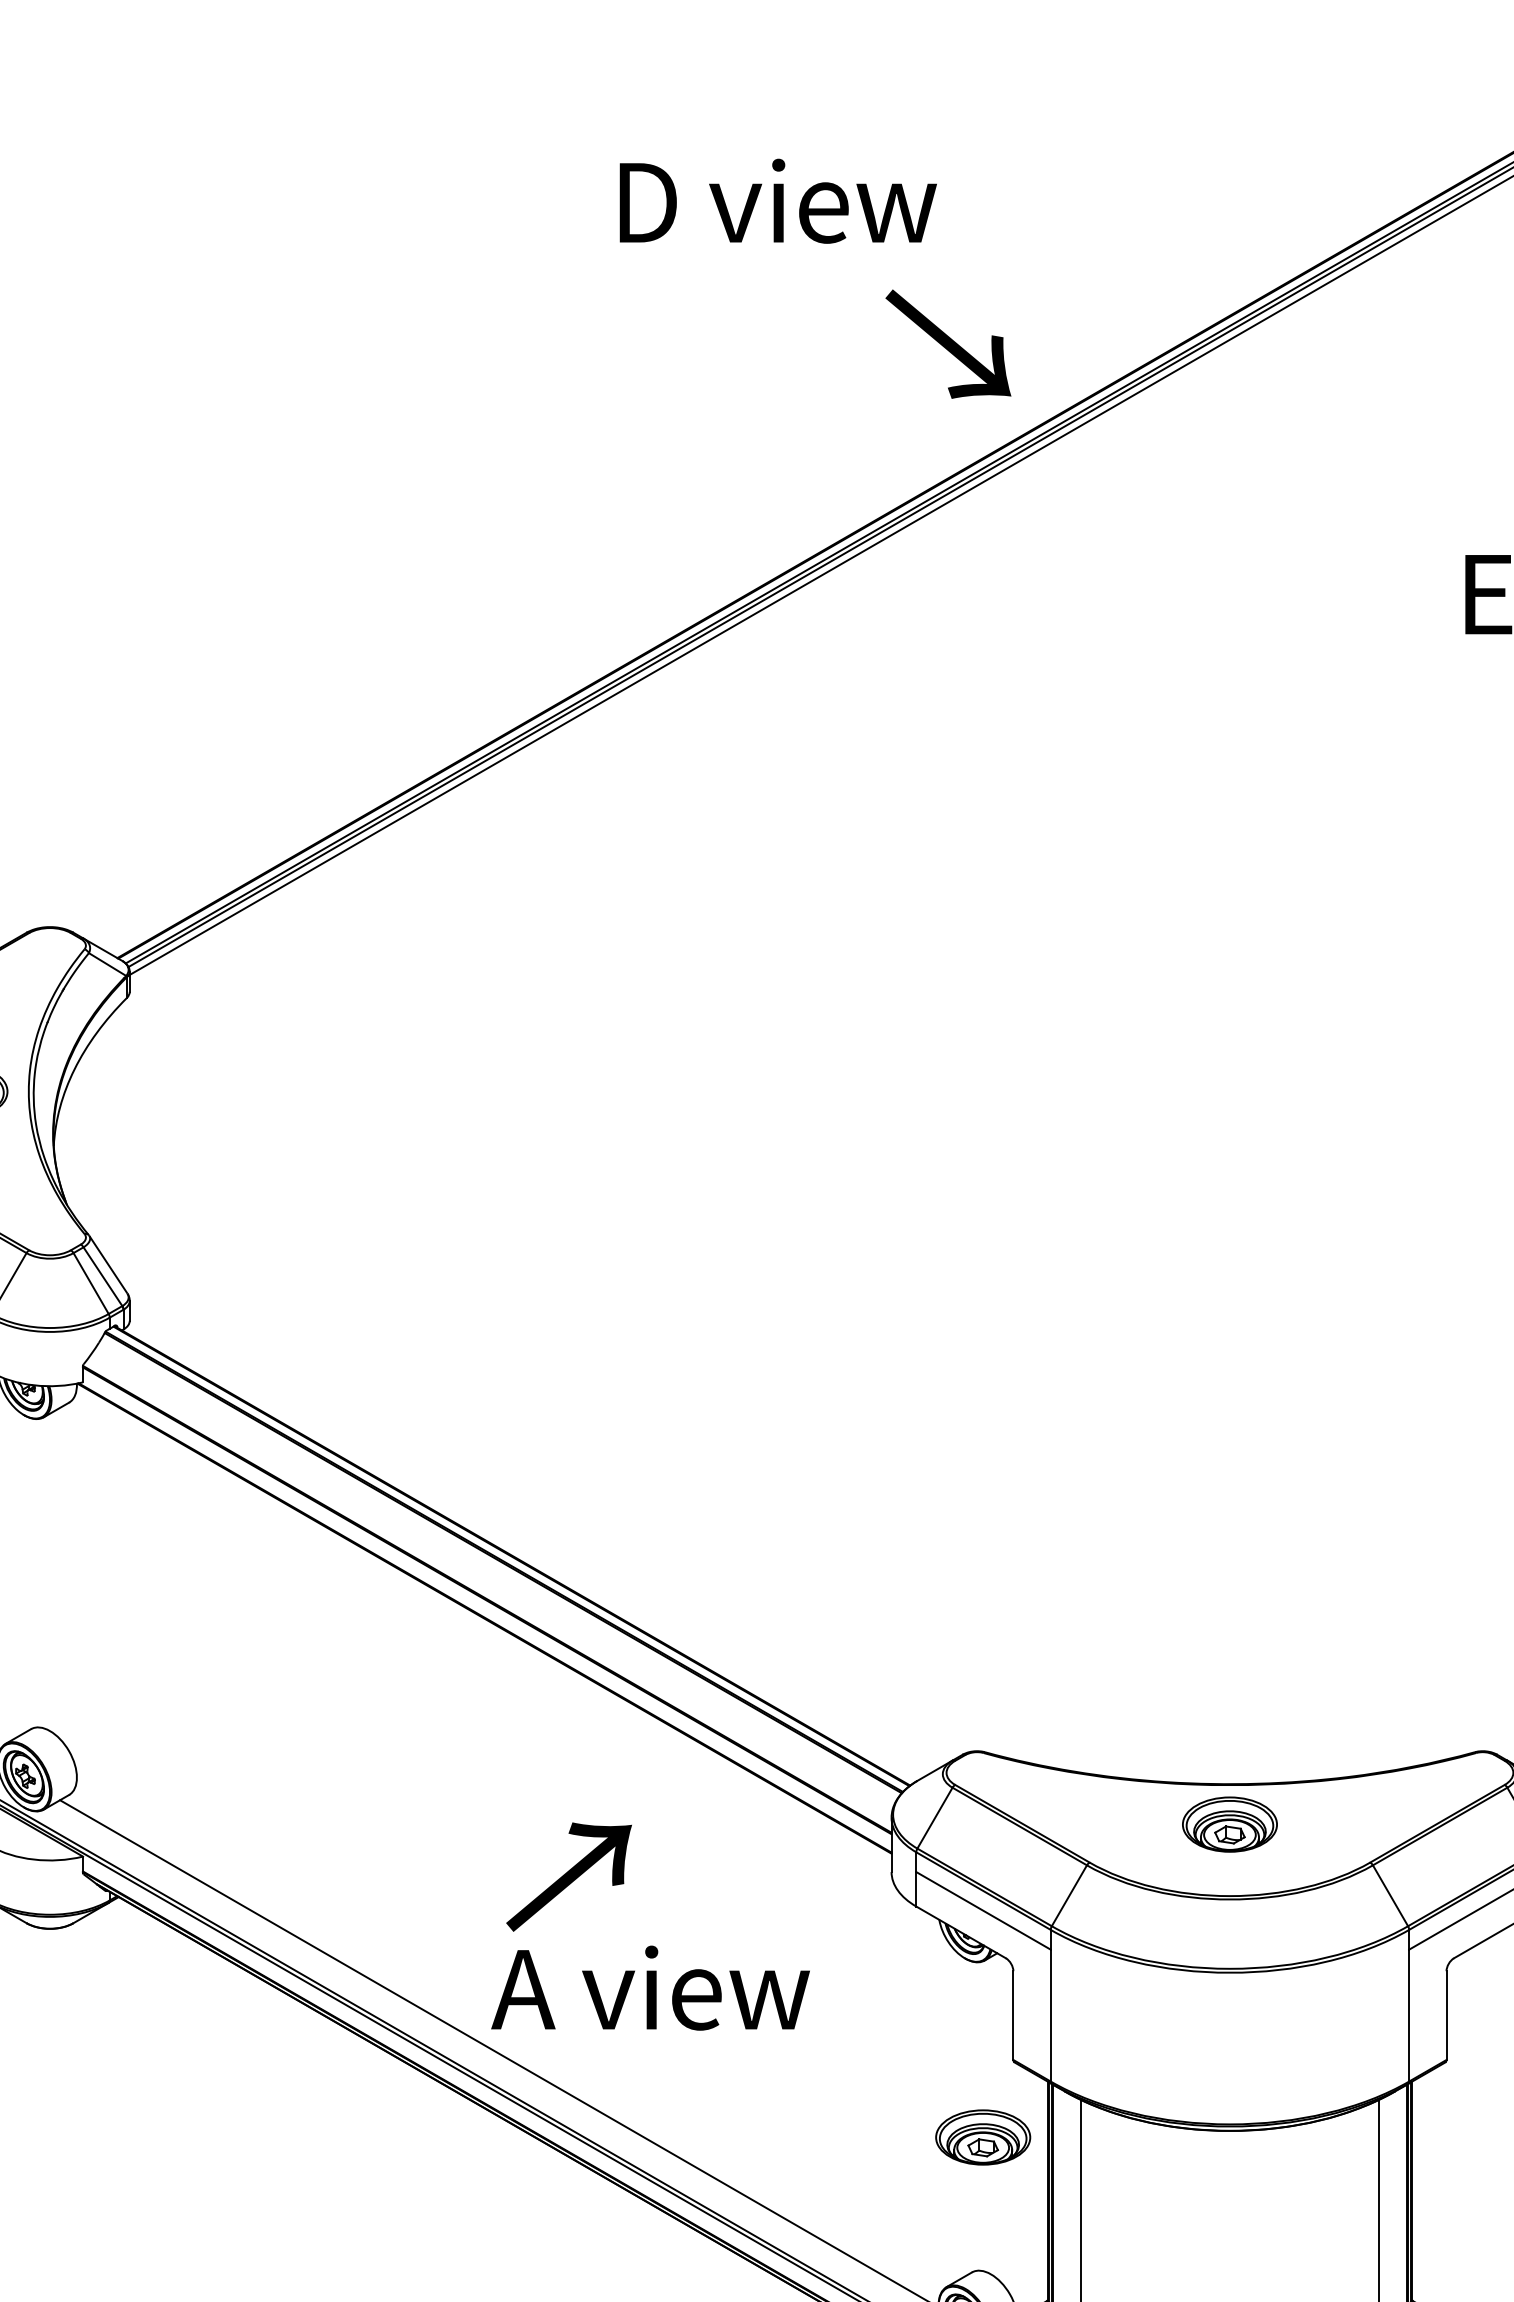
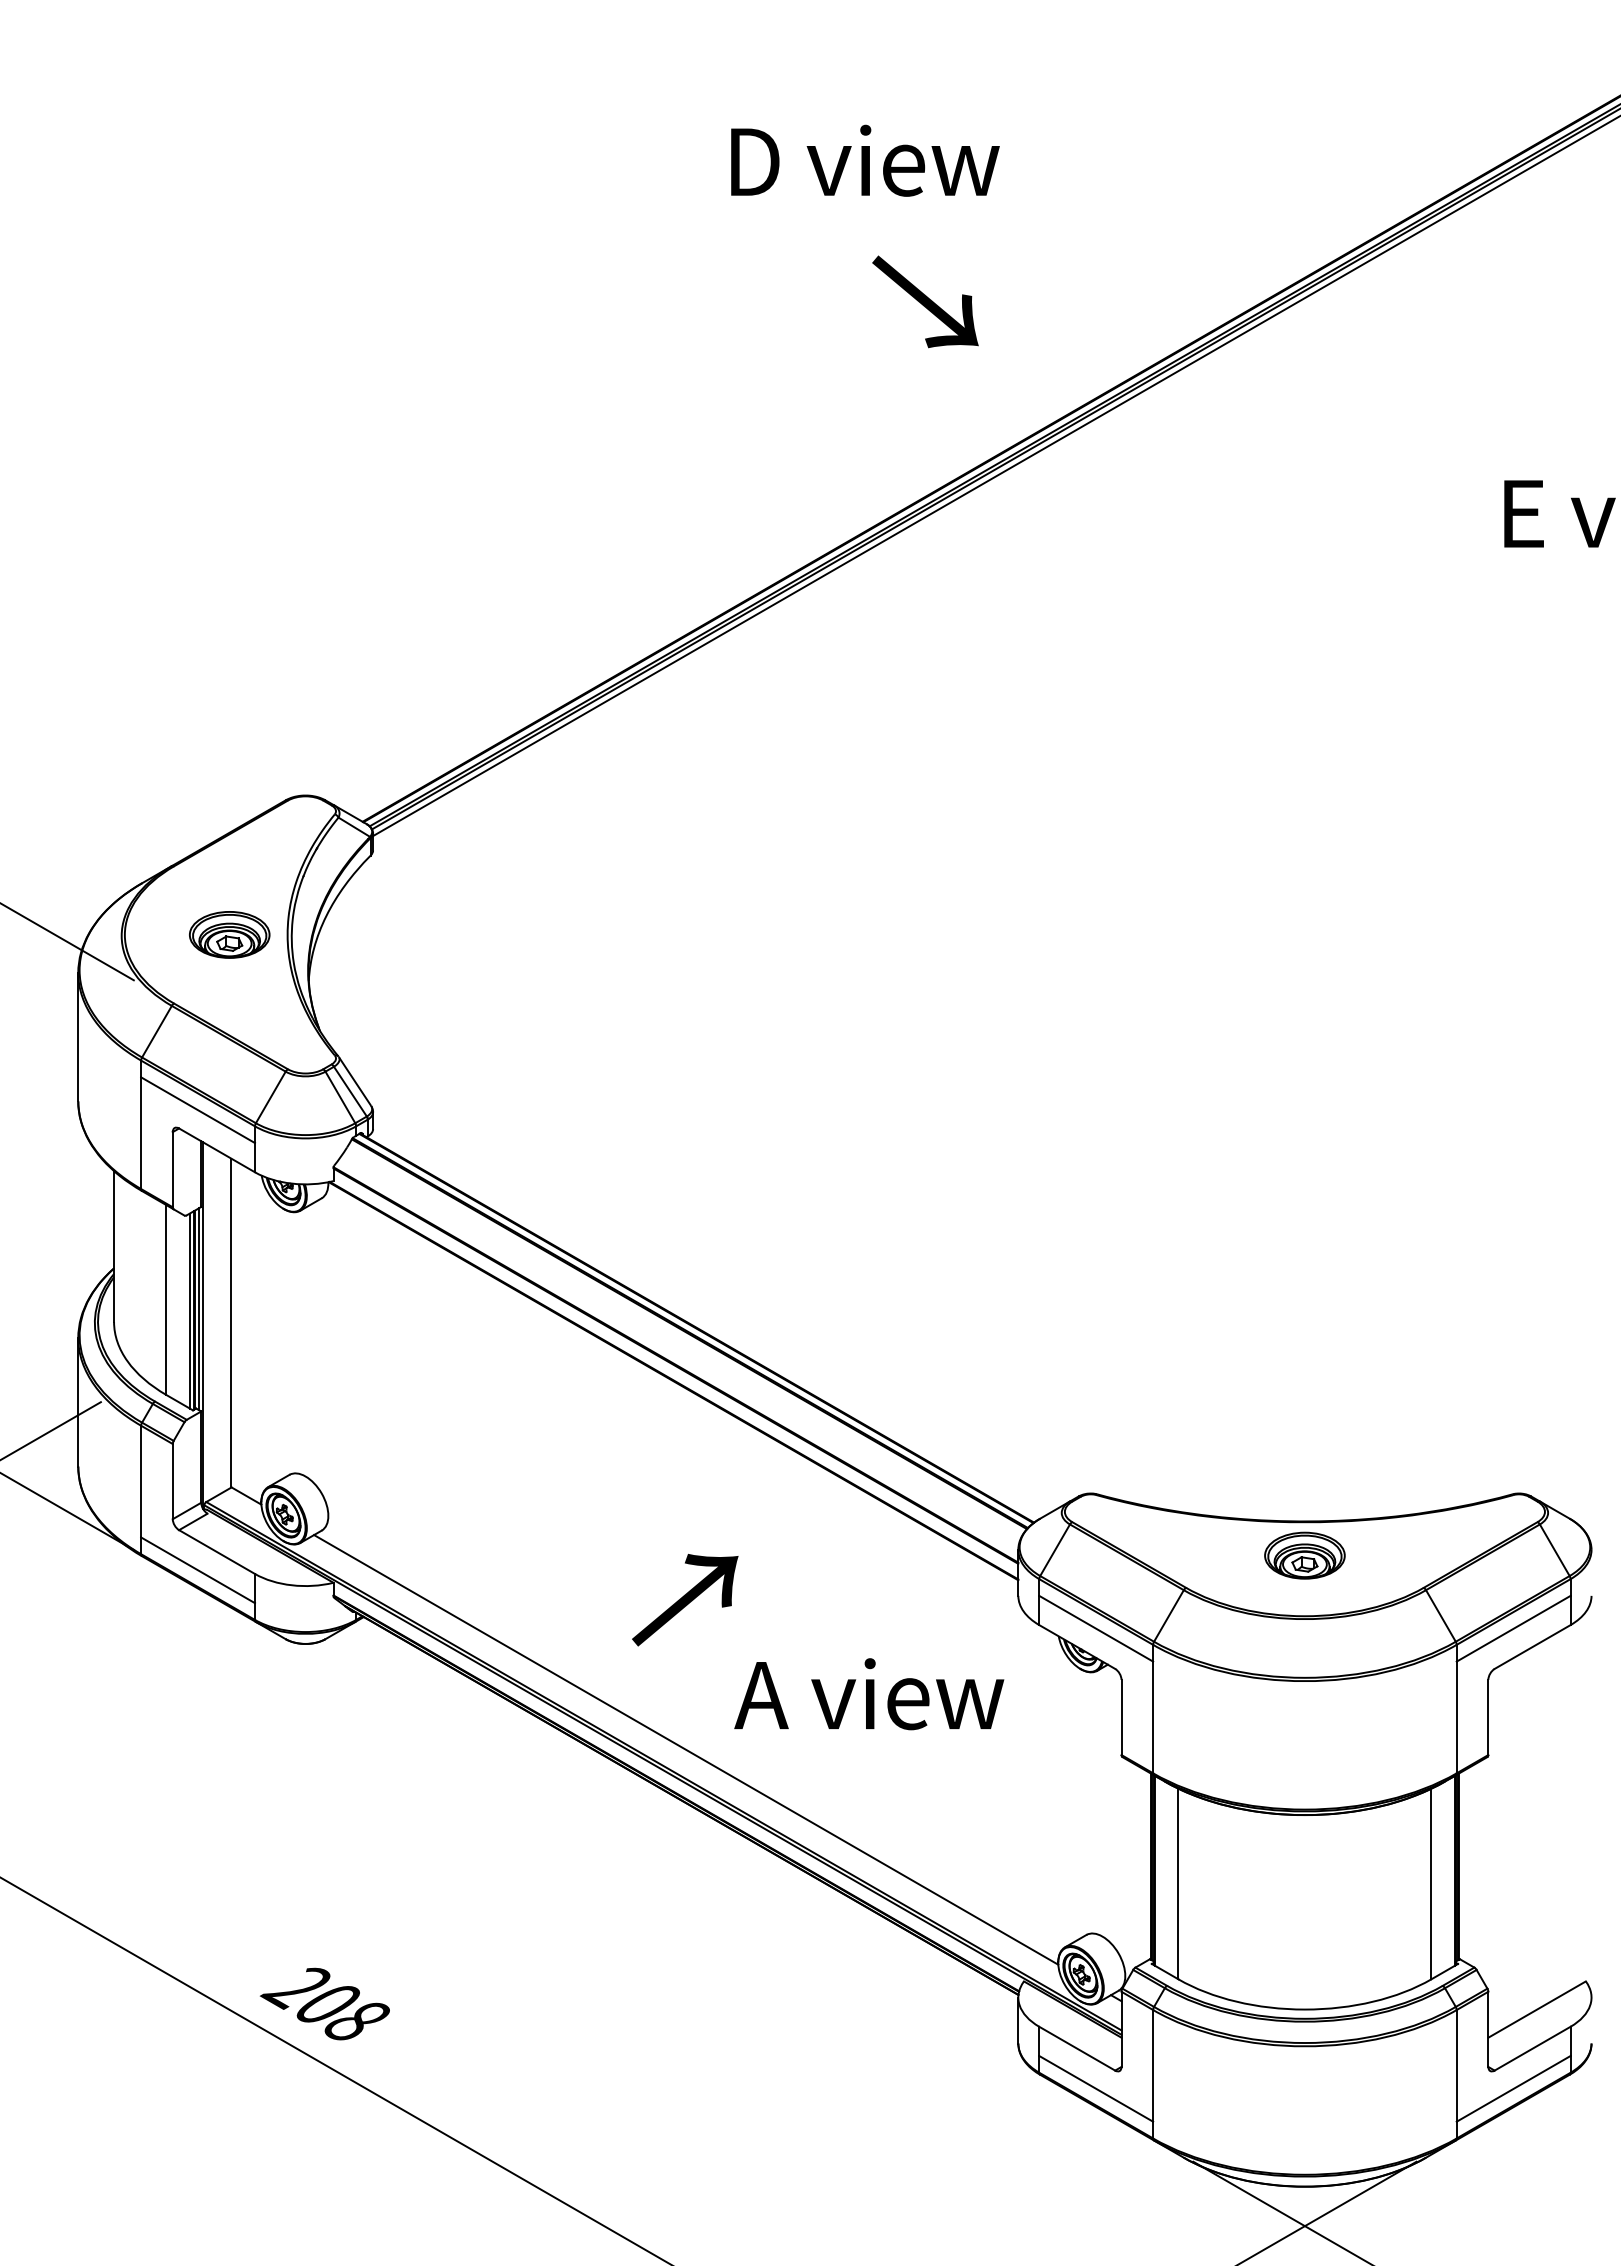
text: (778, 200) -> (865, 160), moved
text: (948, 343) -> (925, 301), moved
text: (569, 1877) -> (685, 1600), moved
text: (650, 1988) -> (869, 1694), moved
part: (982, 2137) -> (1095, 1820), removed

